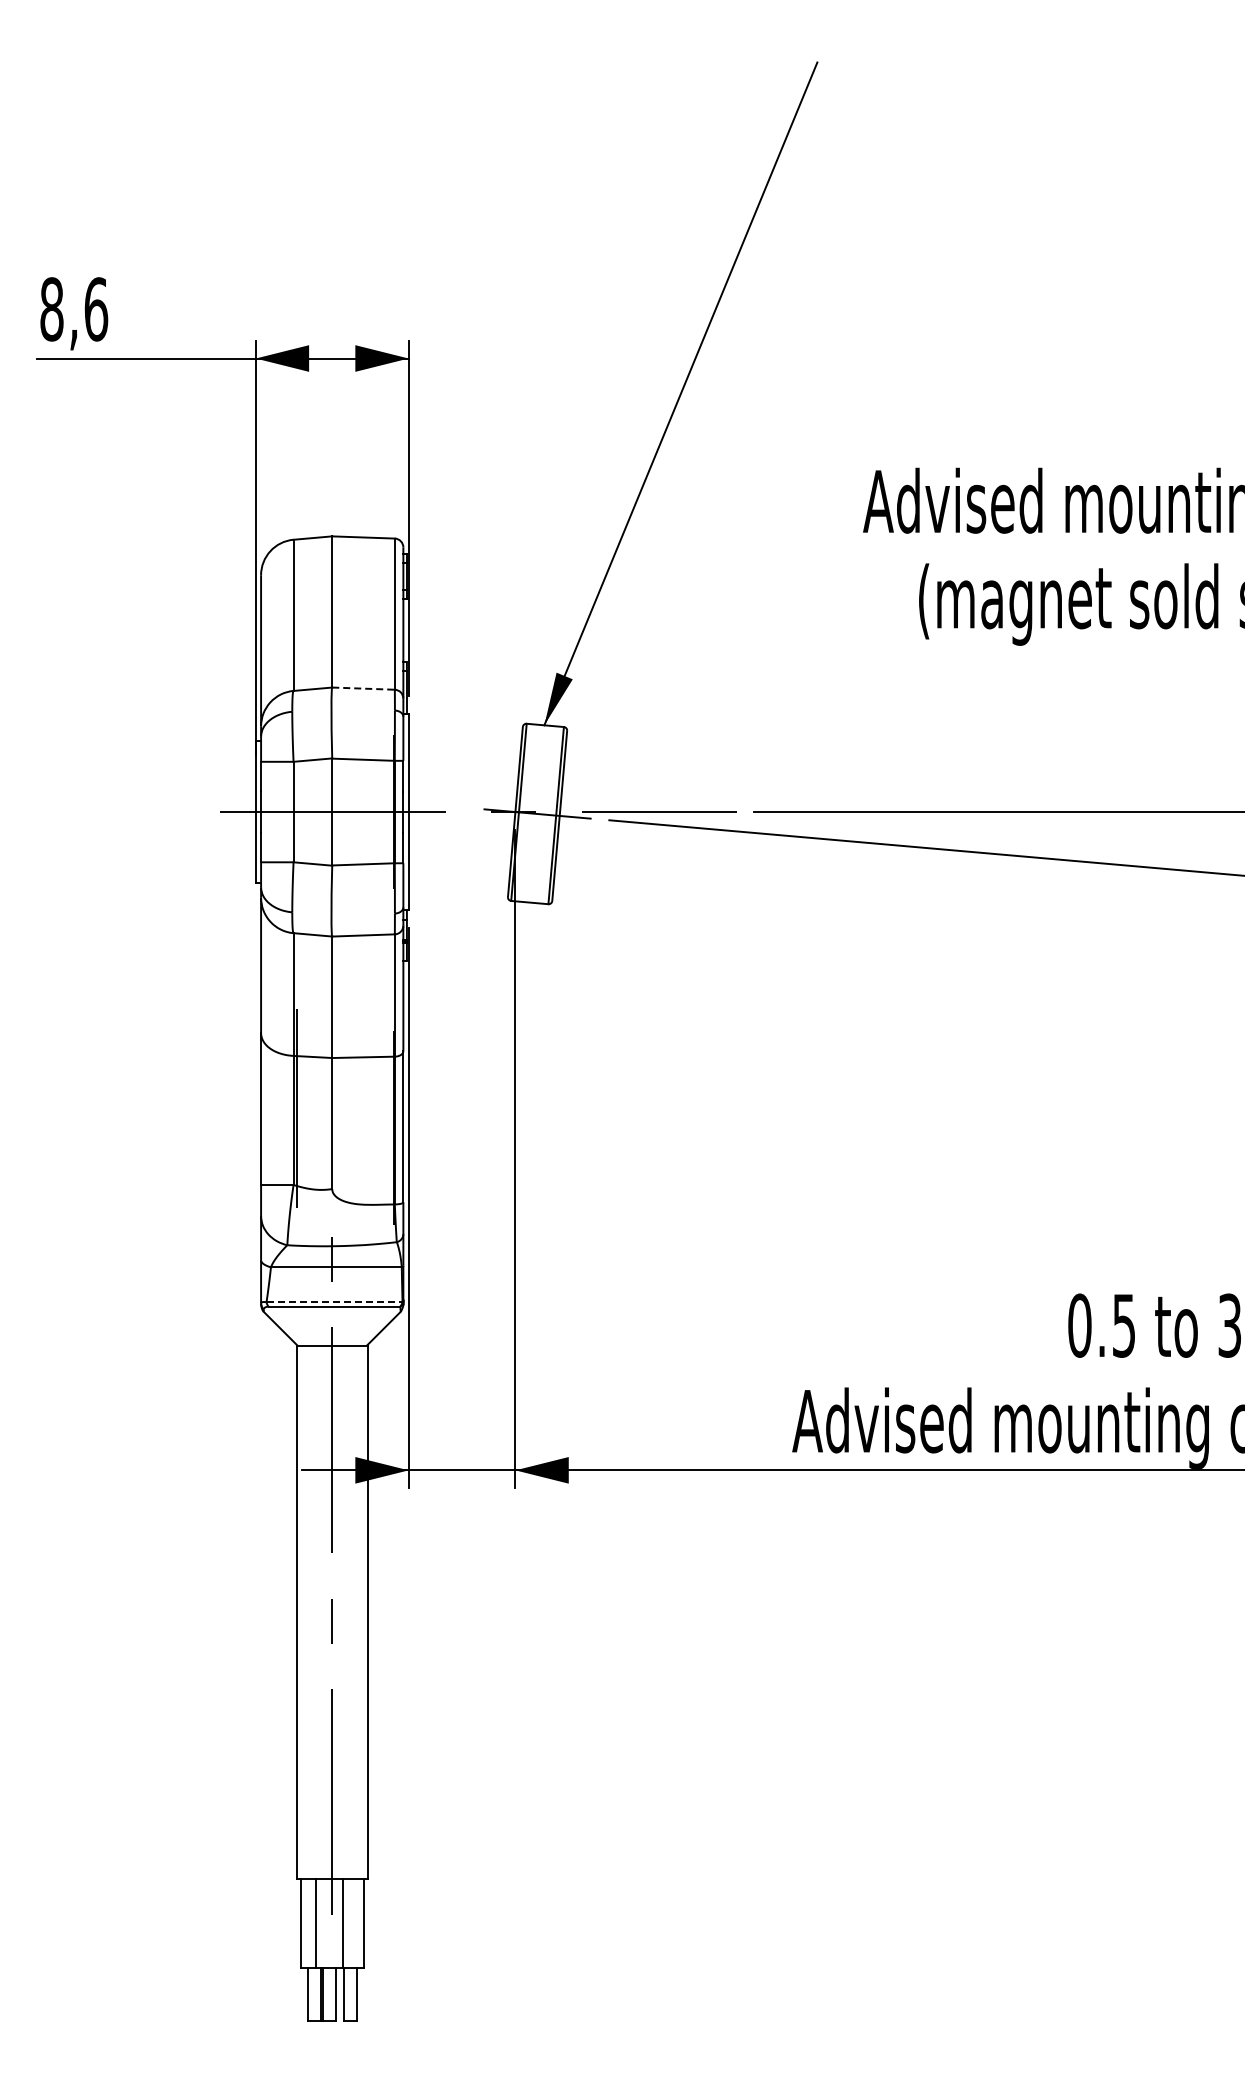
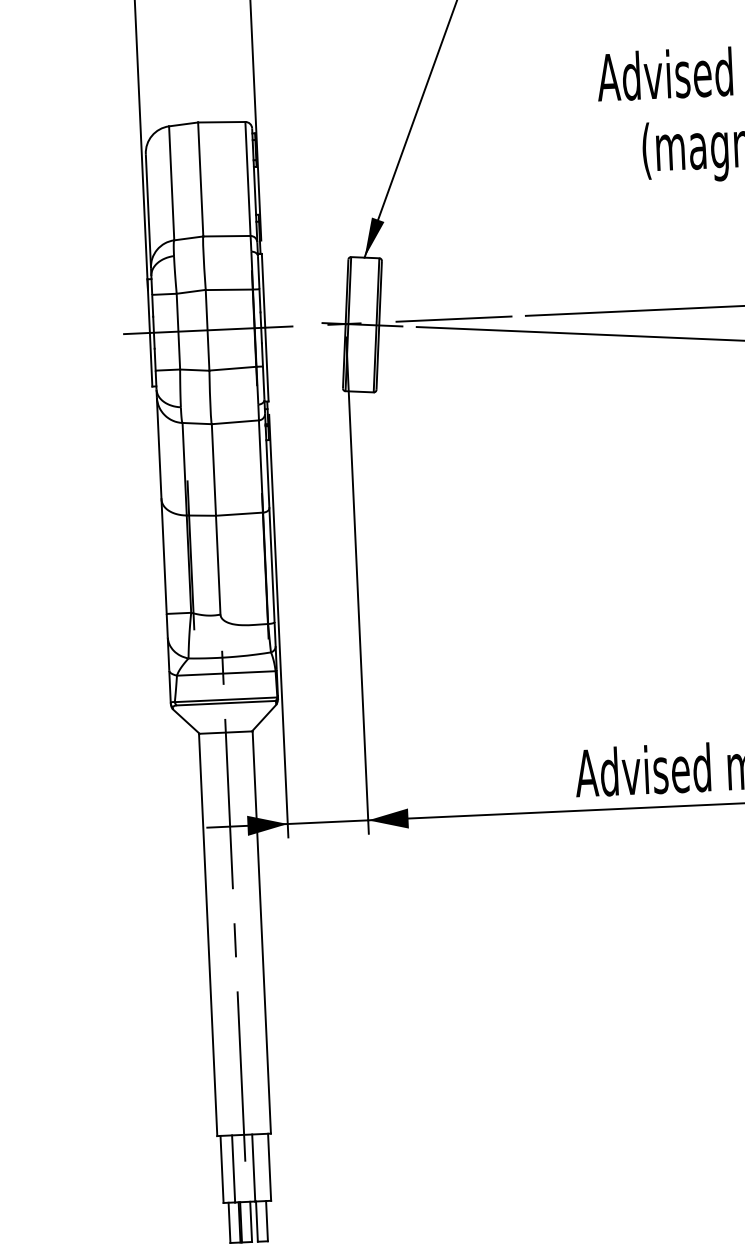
line: (364, 688) -> (227, 236), dashed -> solid
line: (335, 1302) -> (226, 699), dashed -> solid

